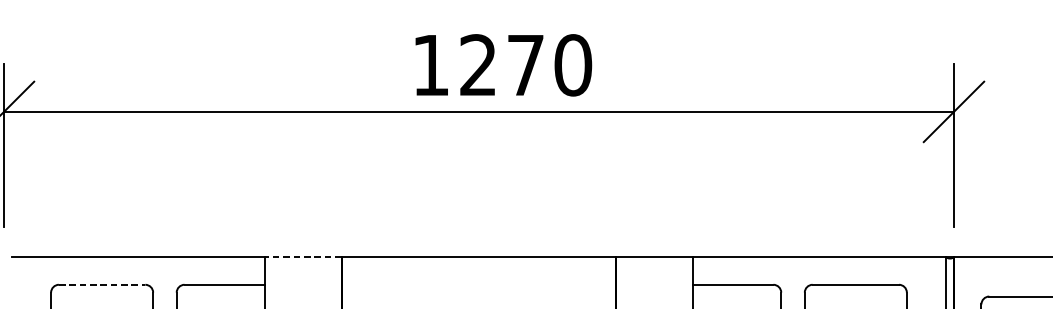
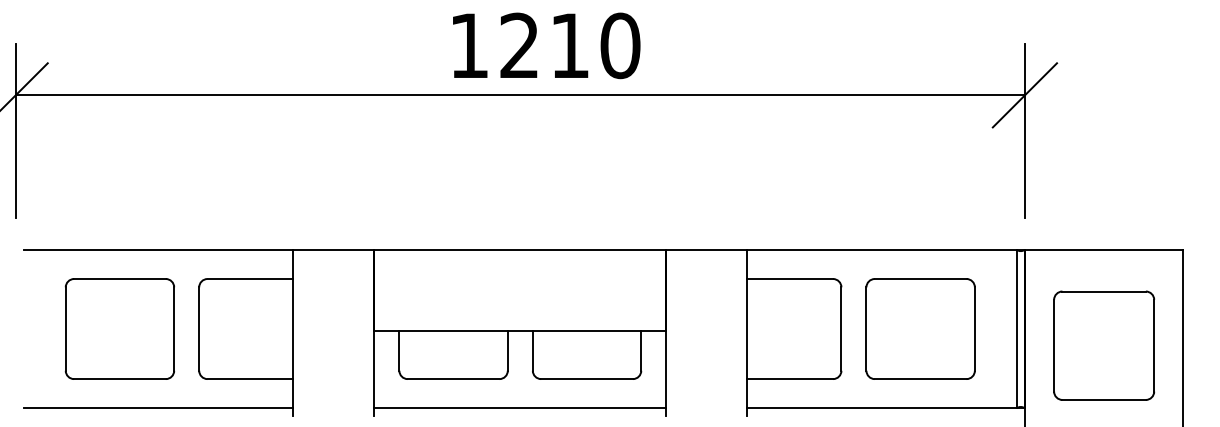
text: (525, 64) -> (569, 45), 1270 -> 1210
line: (303, 257) -> (333, 249), dashed -> solid
line: (101, 285) -> (119, 279), dashed -> solid

